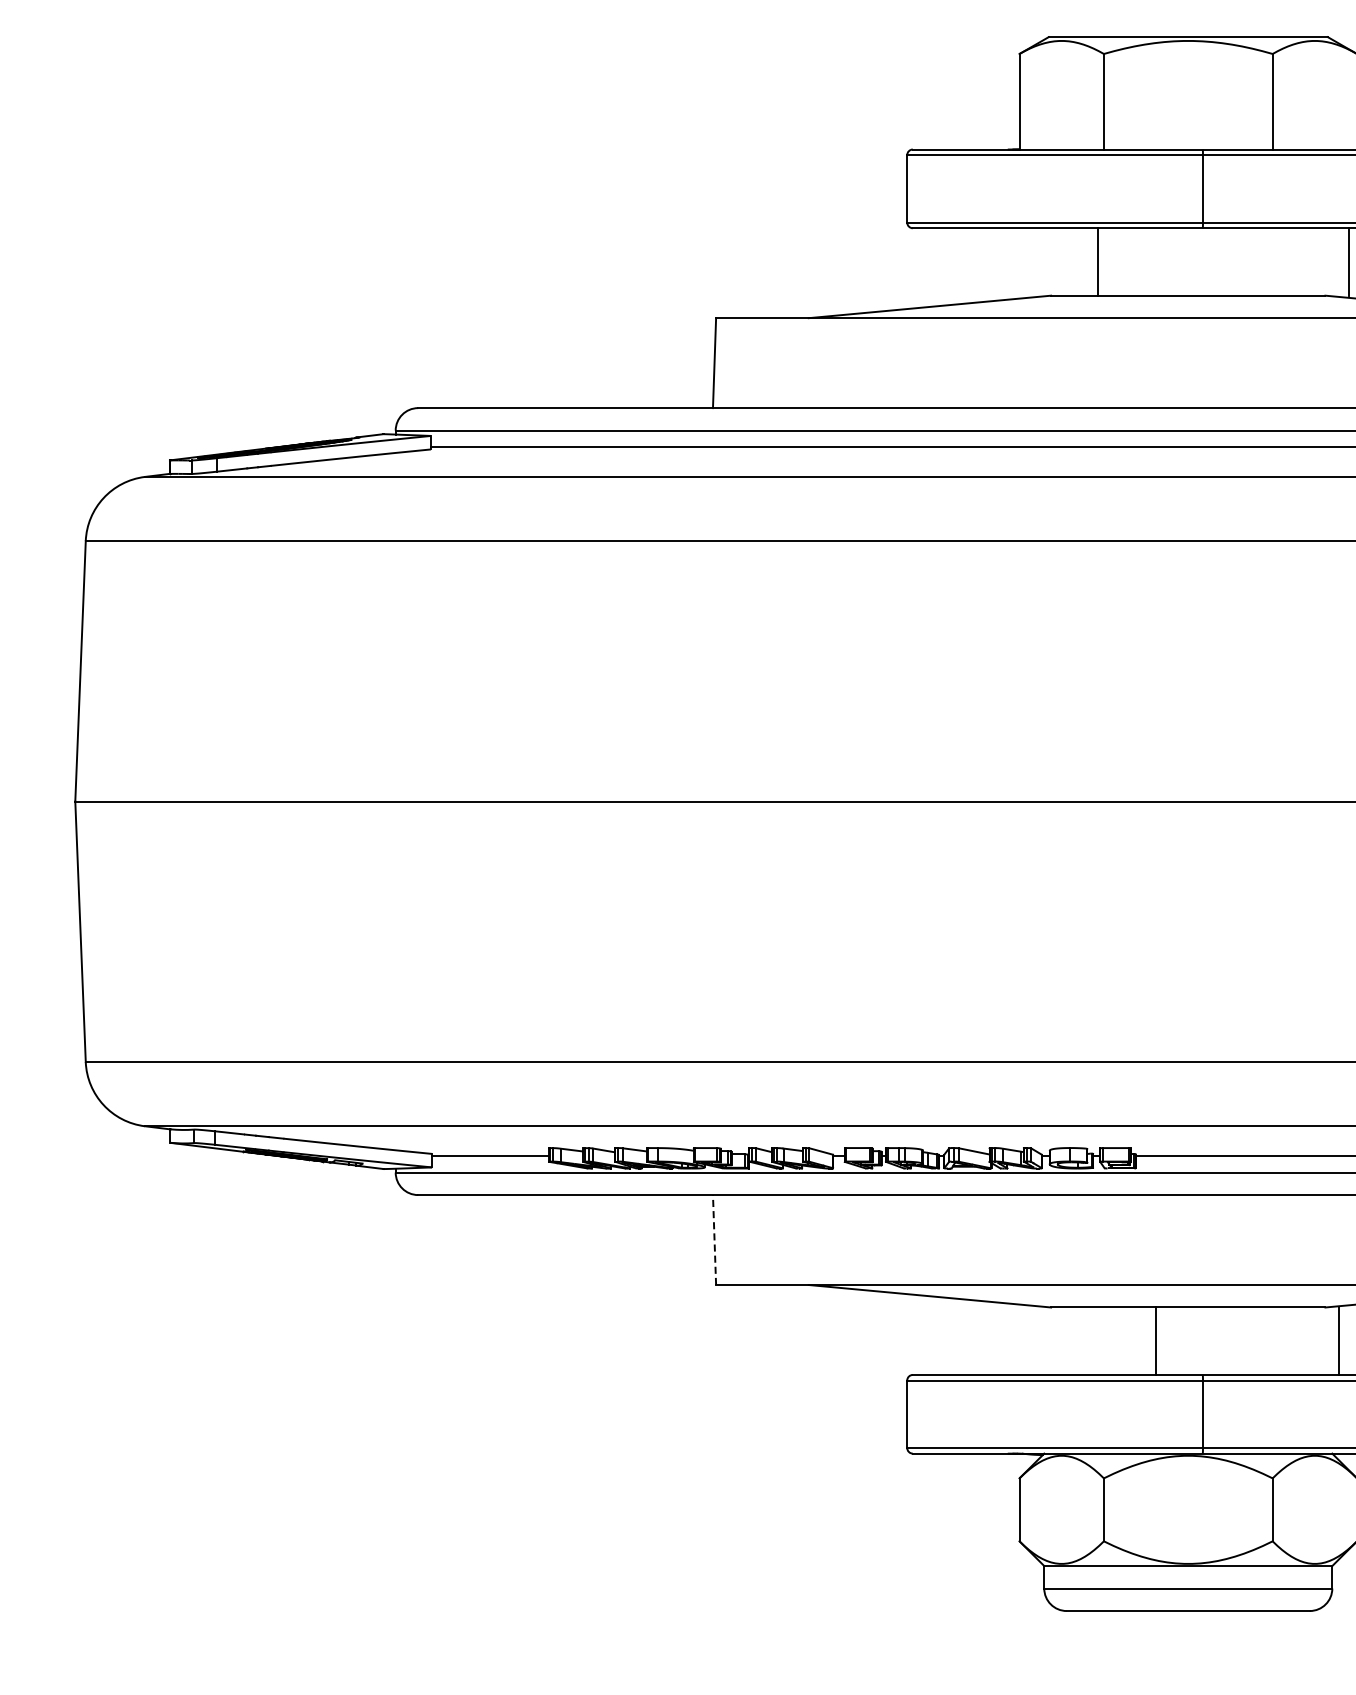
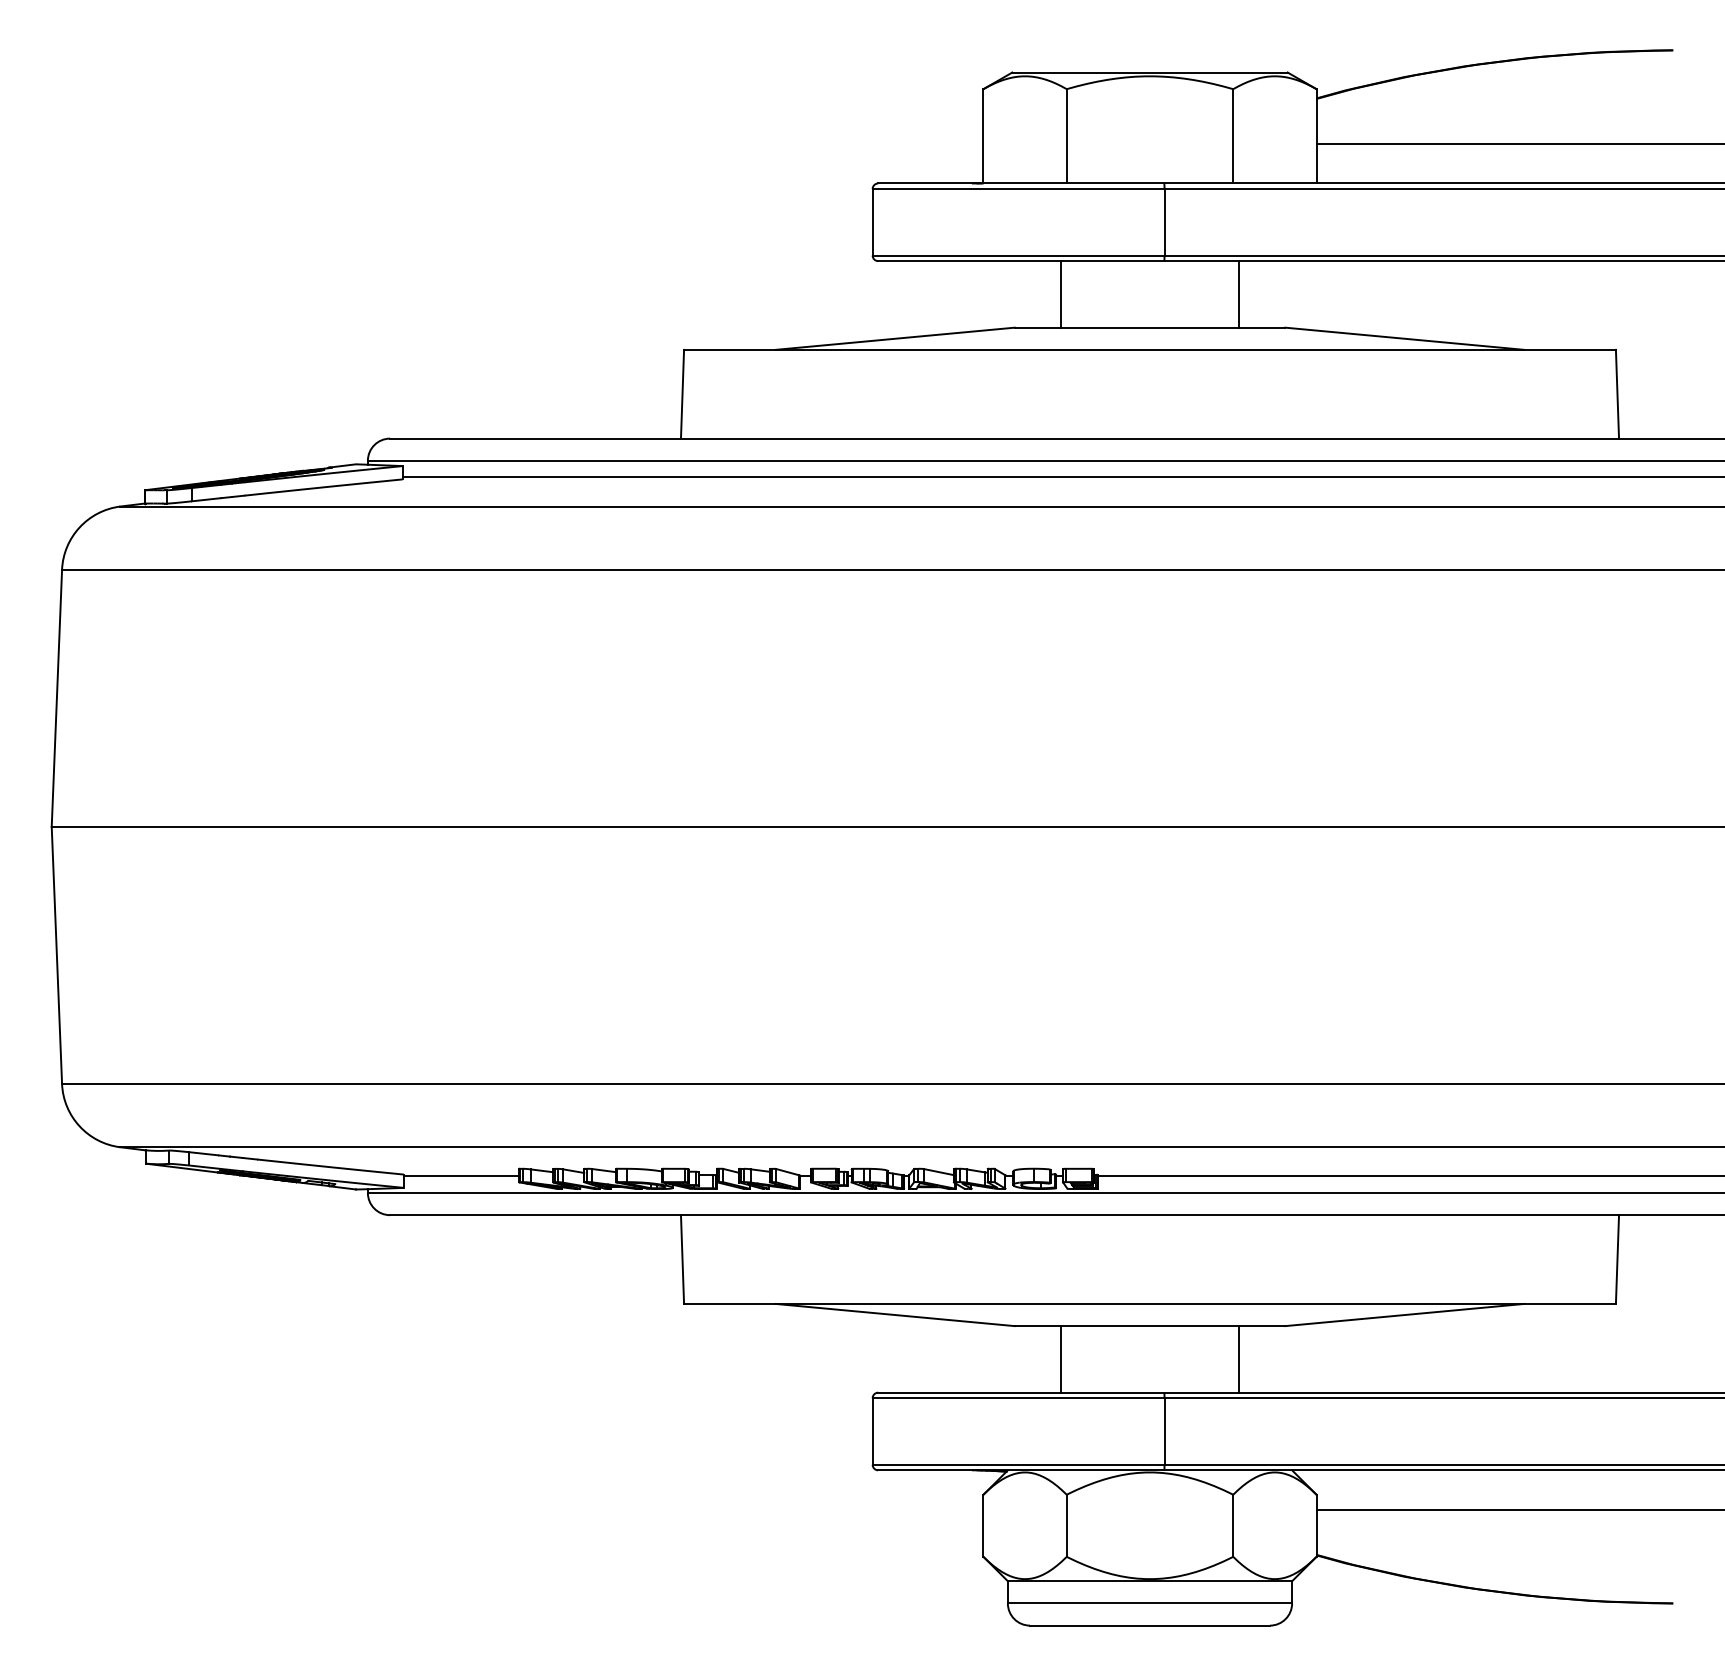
line: (1348, 262) -> (1238, 294), moved
line: (714, 1239) -> (682, 1259), dashed -> solid
line: (1156, 1341) -> (1061, 1359), moved
line: (1338, 1341) -> (1238, 1359), moved

